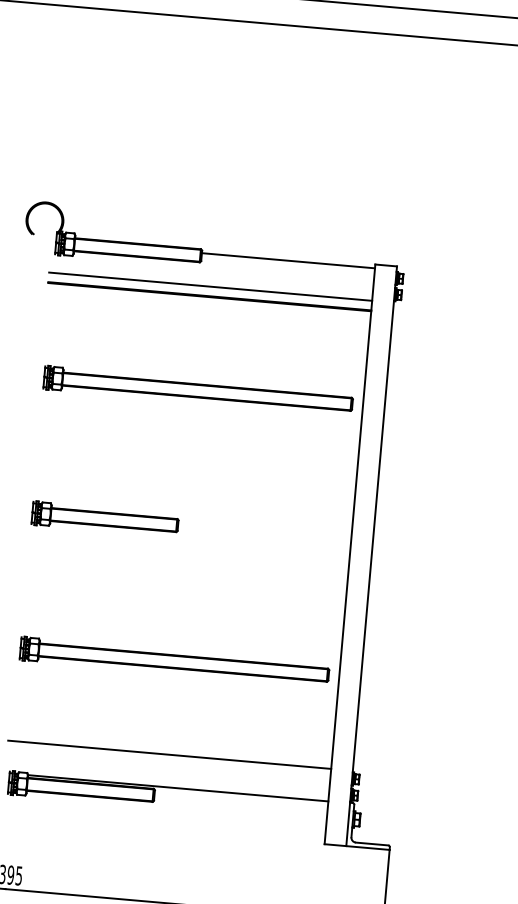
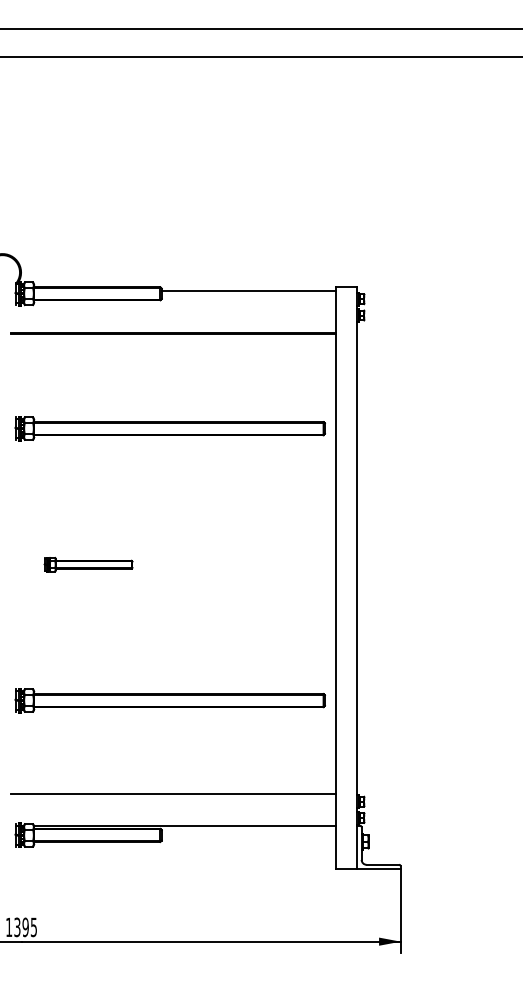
line: (210, 286) -> (173, 323), removed
part: (105, 519) -> (88, 564), size x0.6

